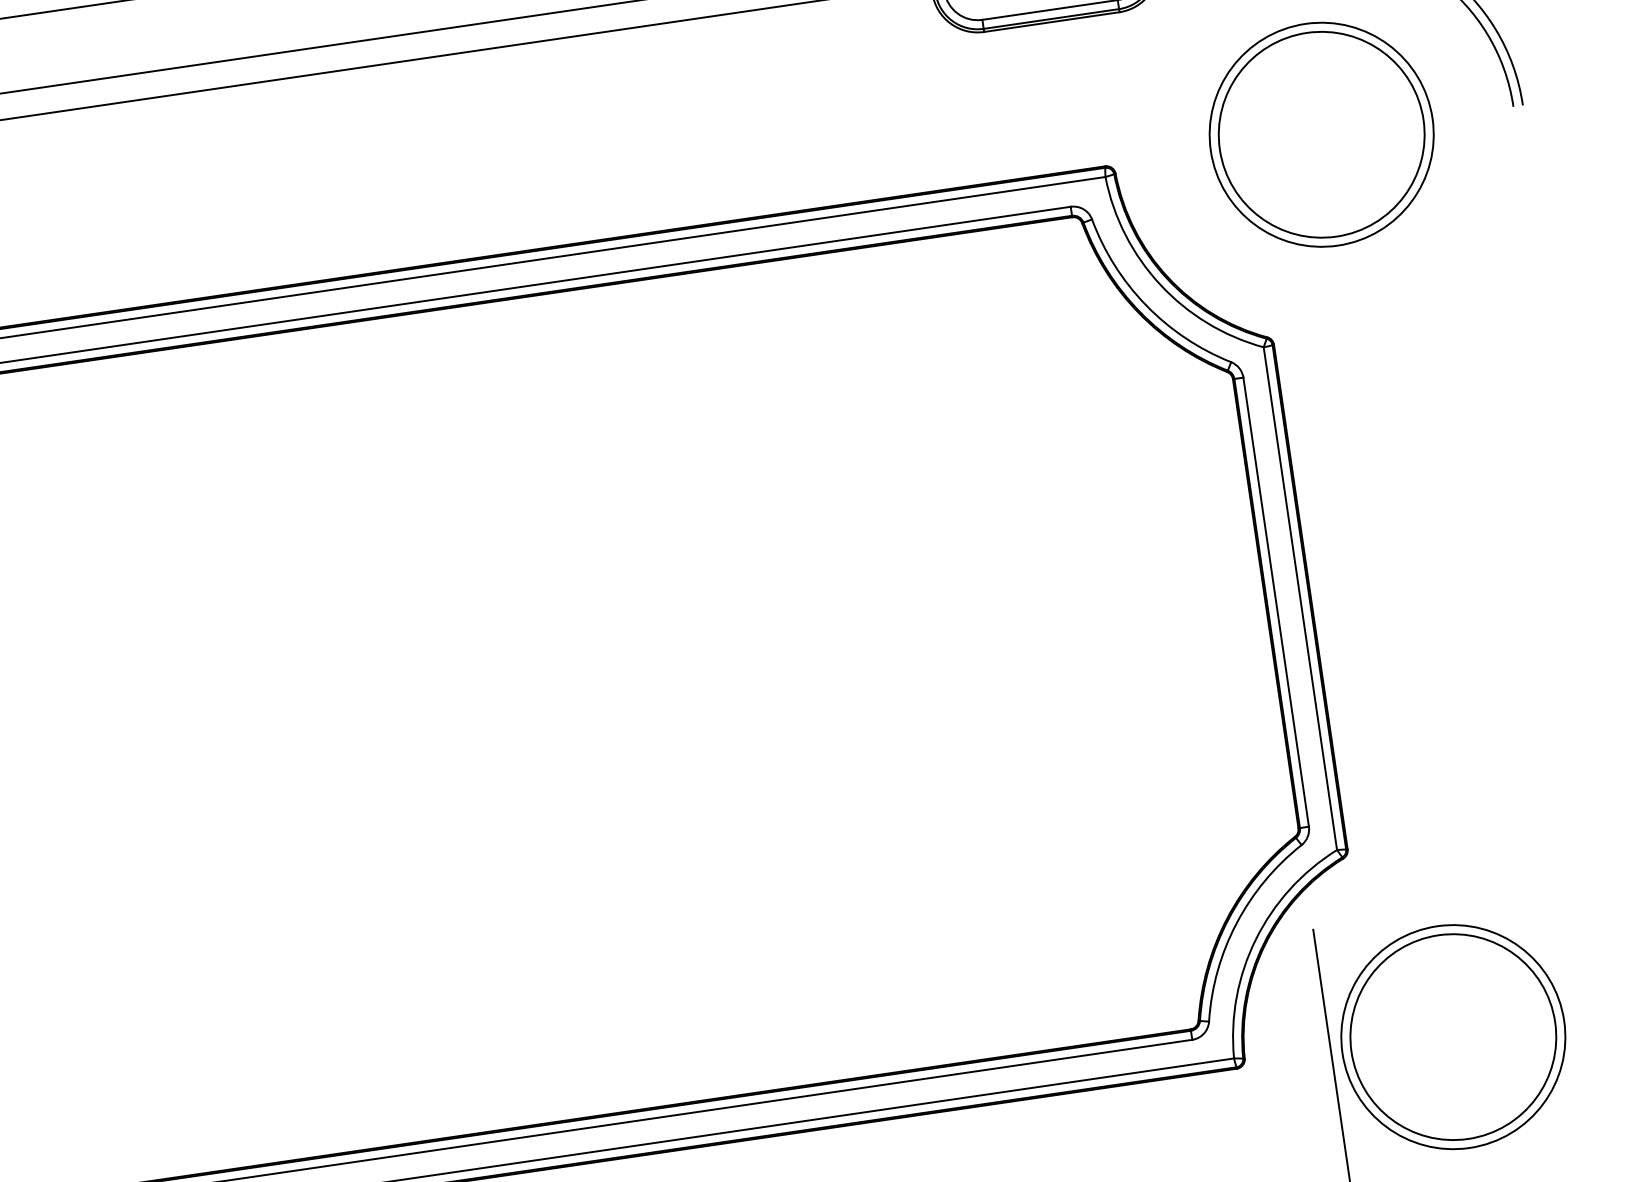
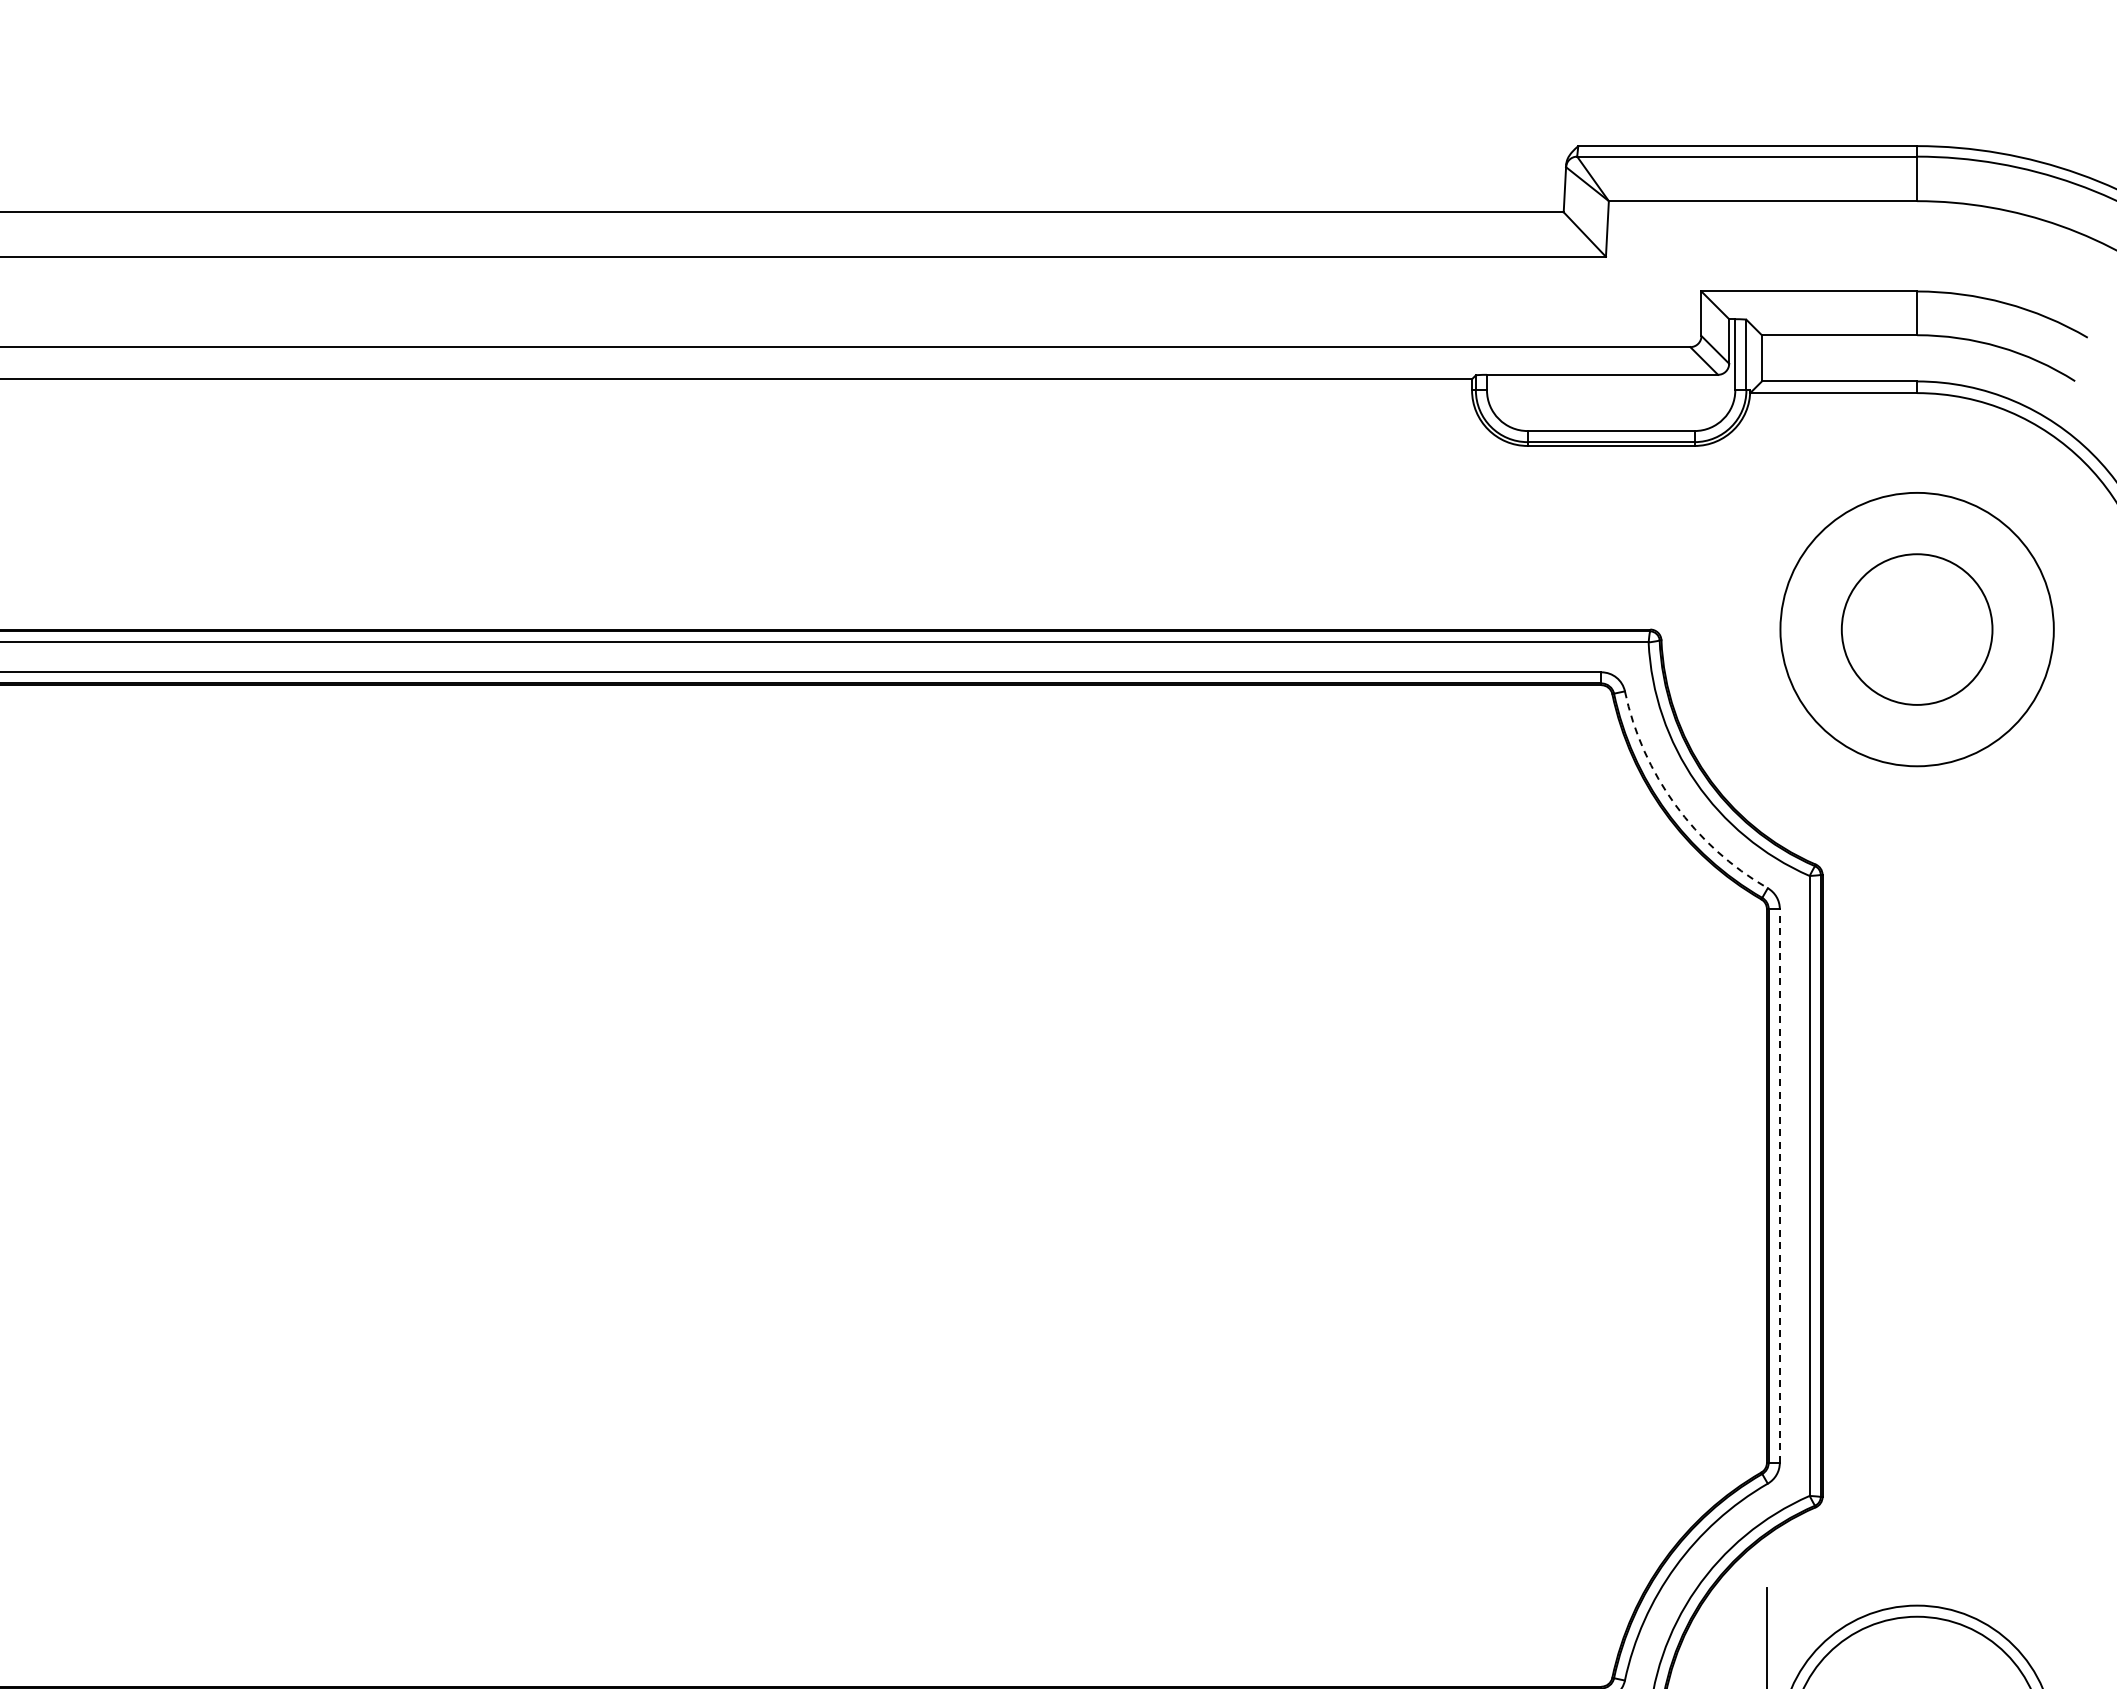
circle: (1321, 134) -> (1916, 629), size x0.6
arc: (1146, 306) -> (1675, 805), solid -> dashed
line: (1275, 601) -> (1779, 1185), solid -> dashed

